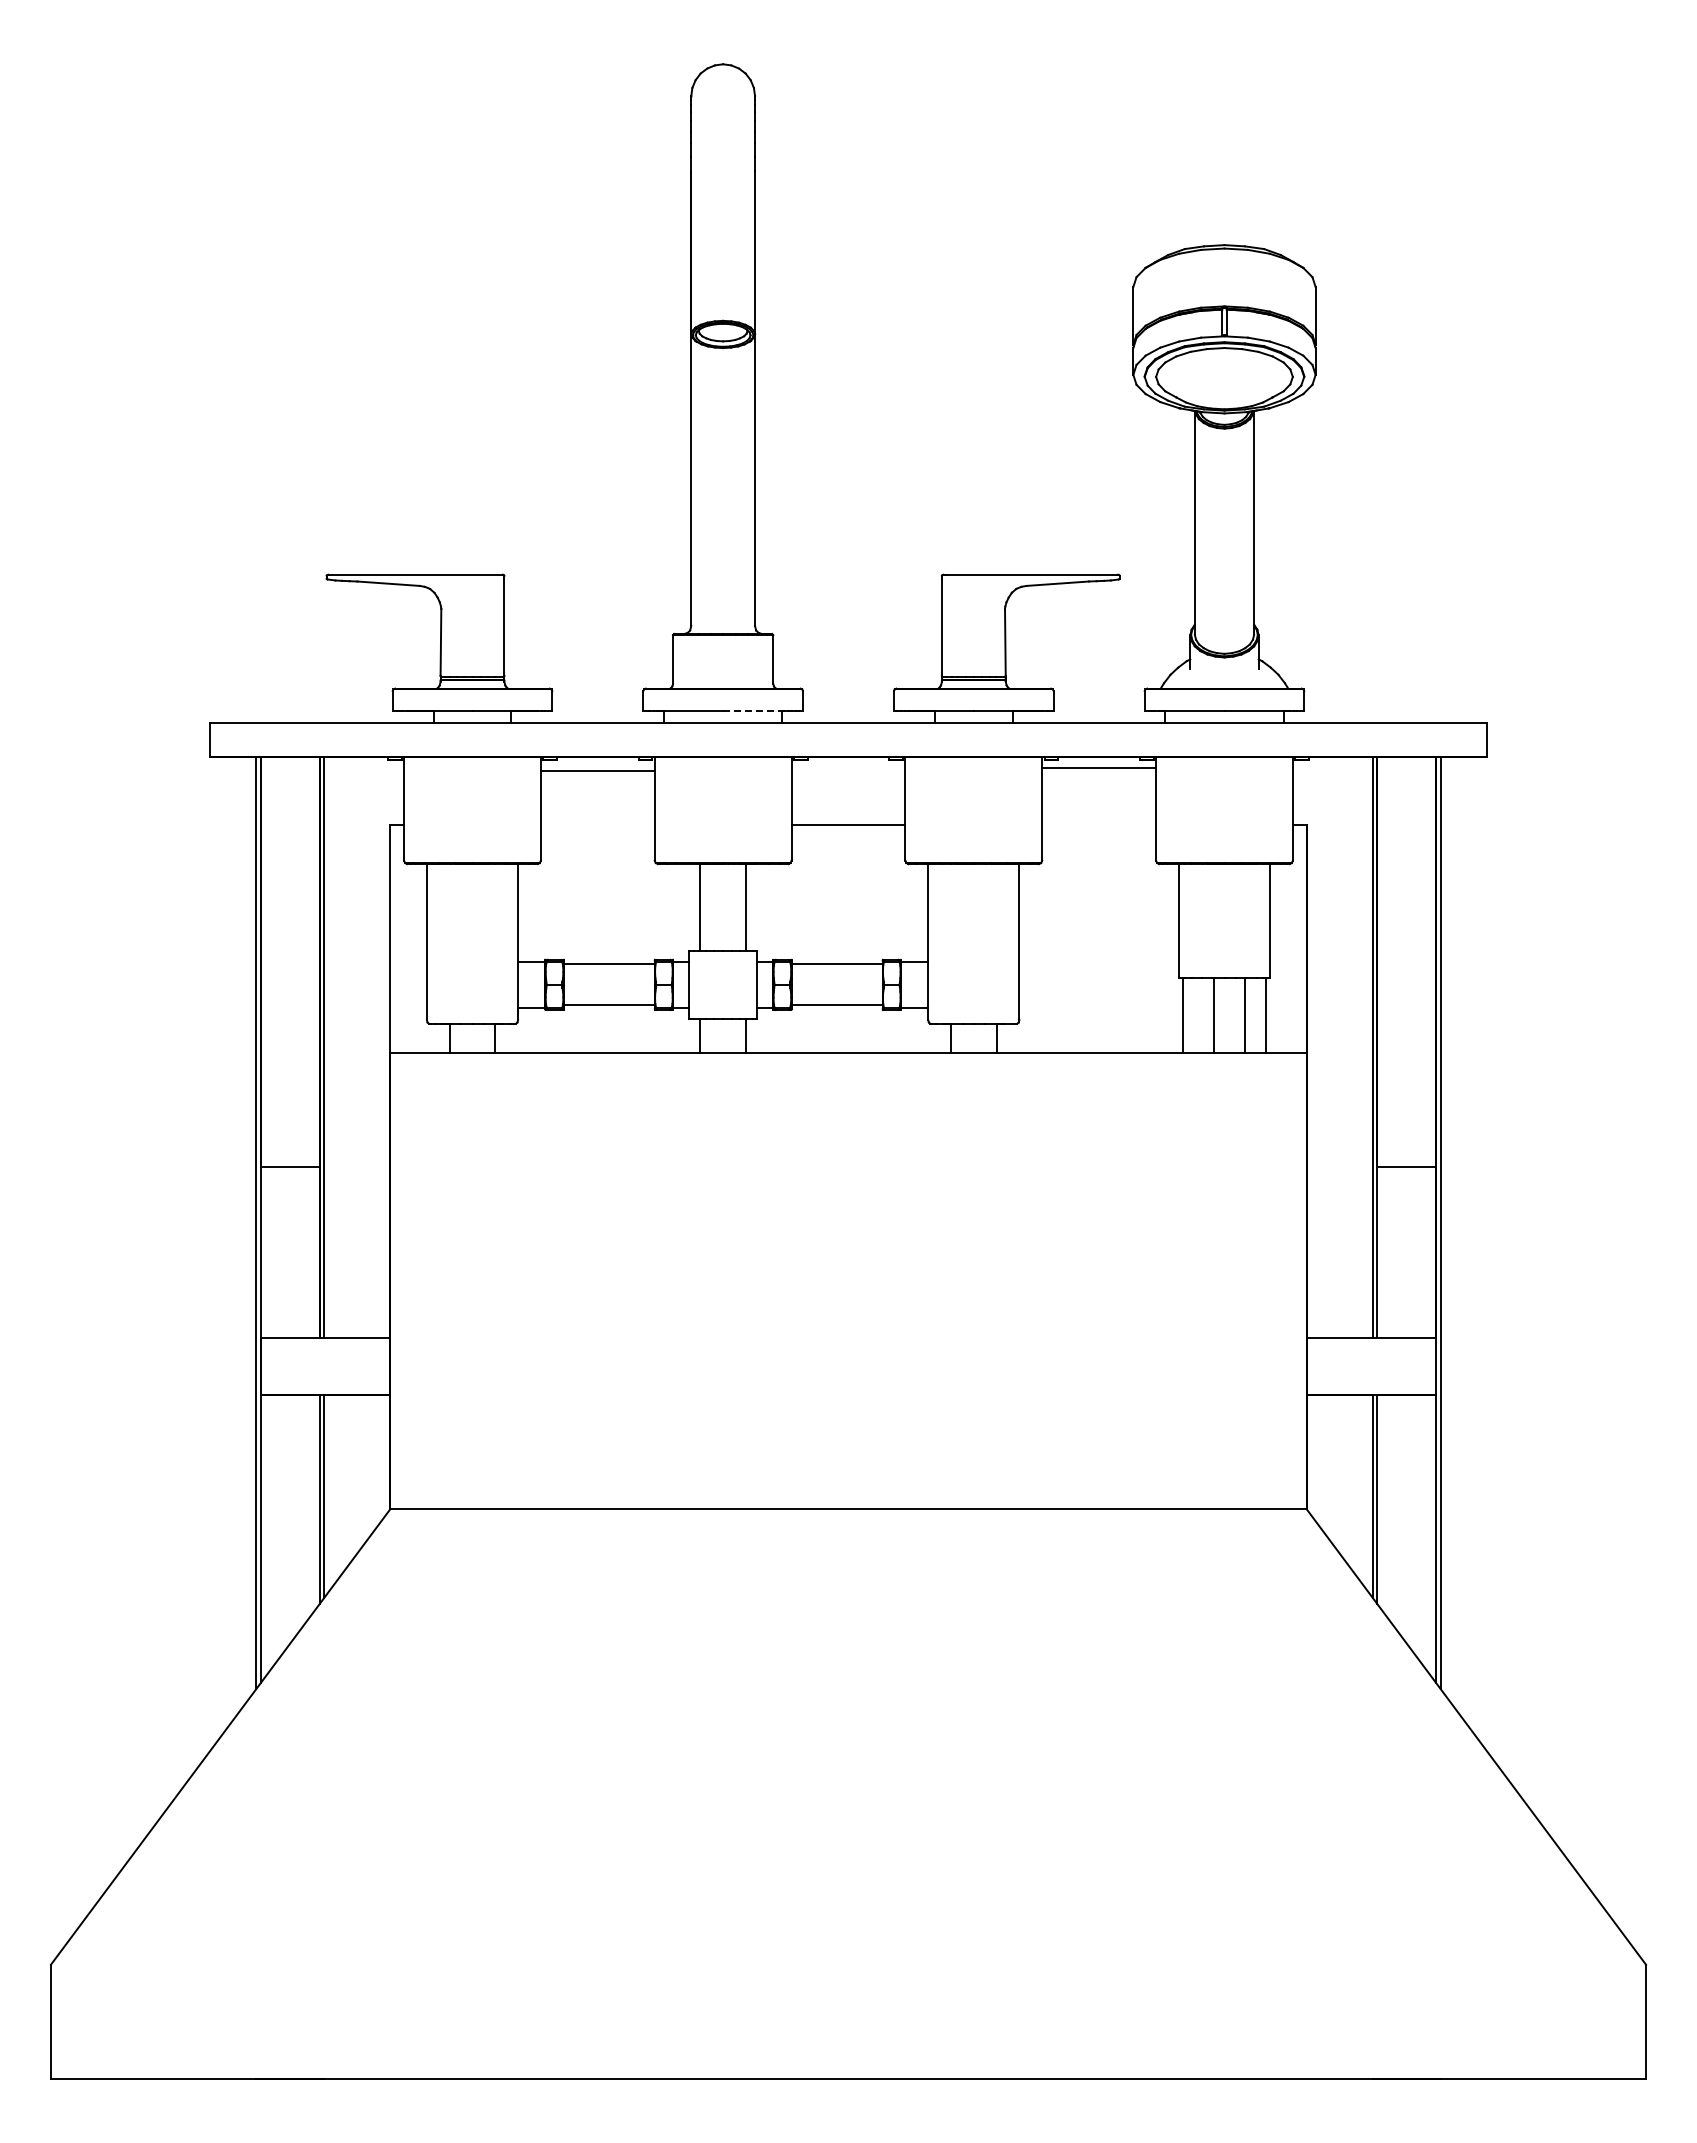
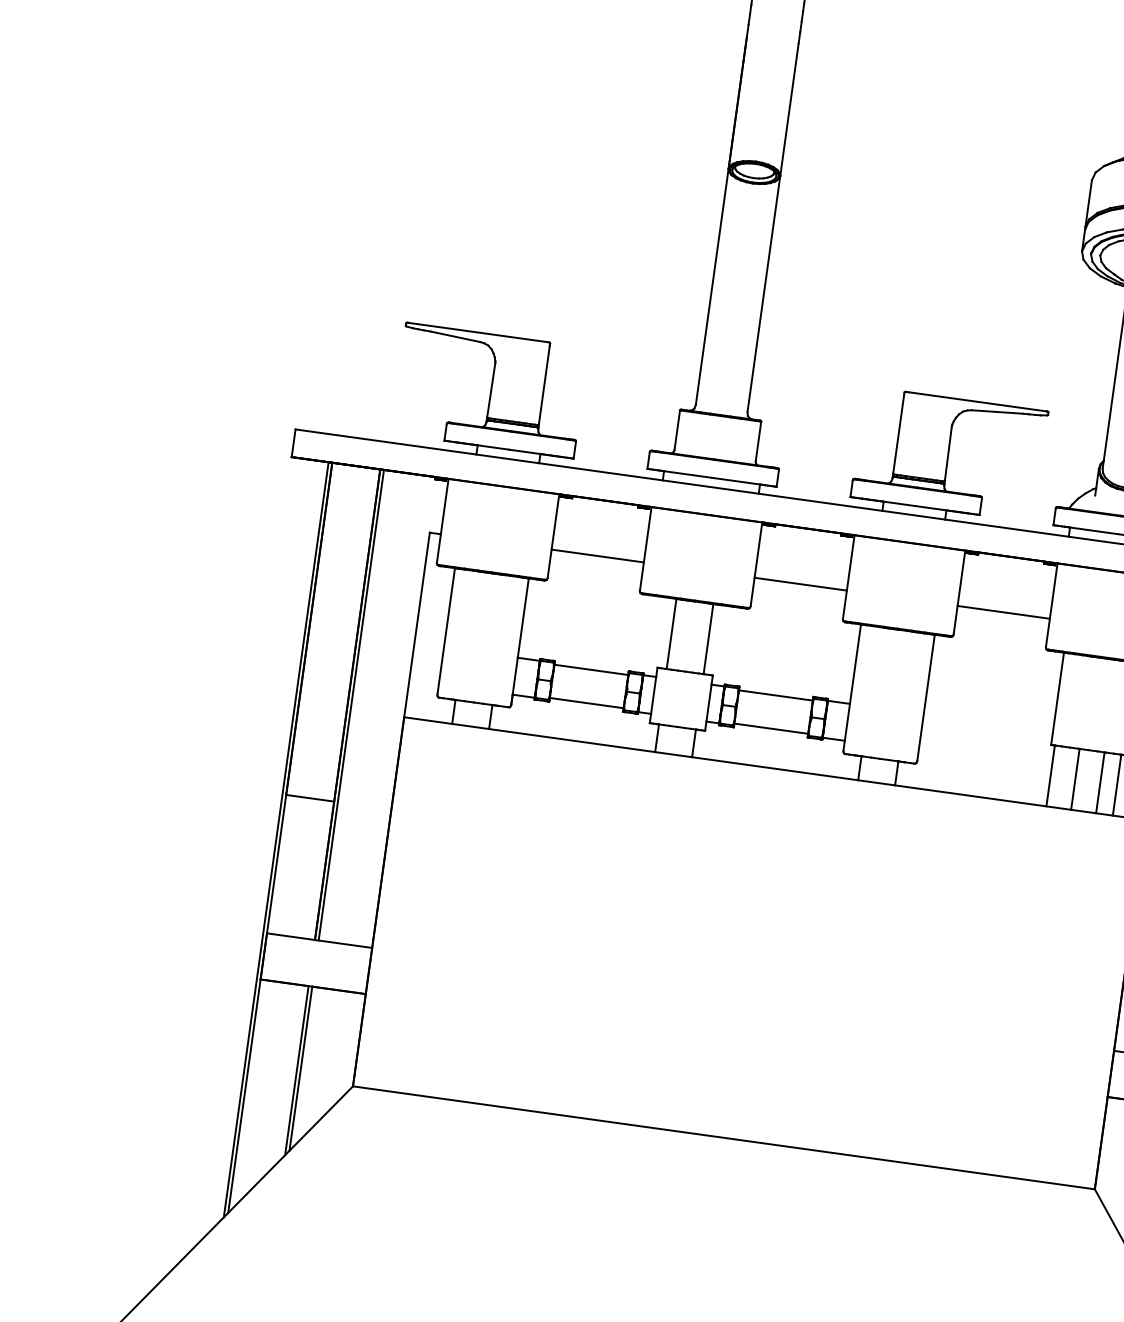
line: (756, 711) -> (739, 481), dashed -> solid
line: (1099, 768) -> (1004, 612), moved
line: (597, 771) -> (597, 556), moved

